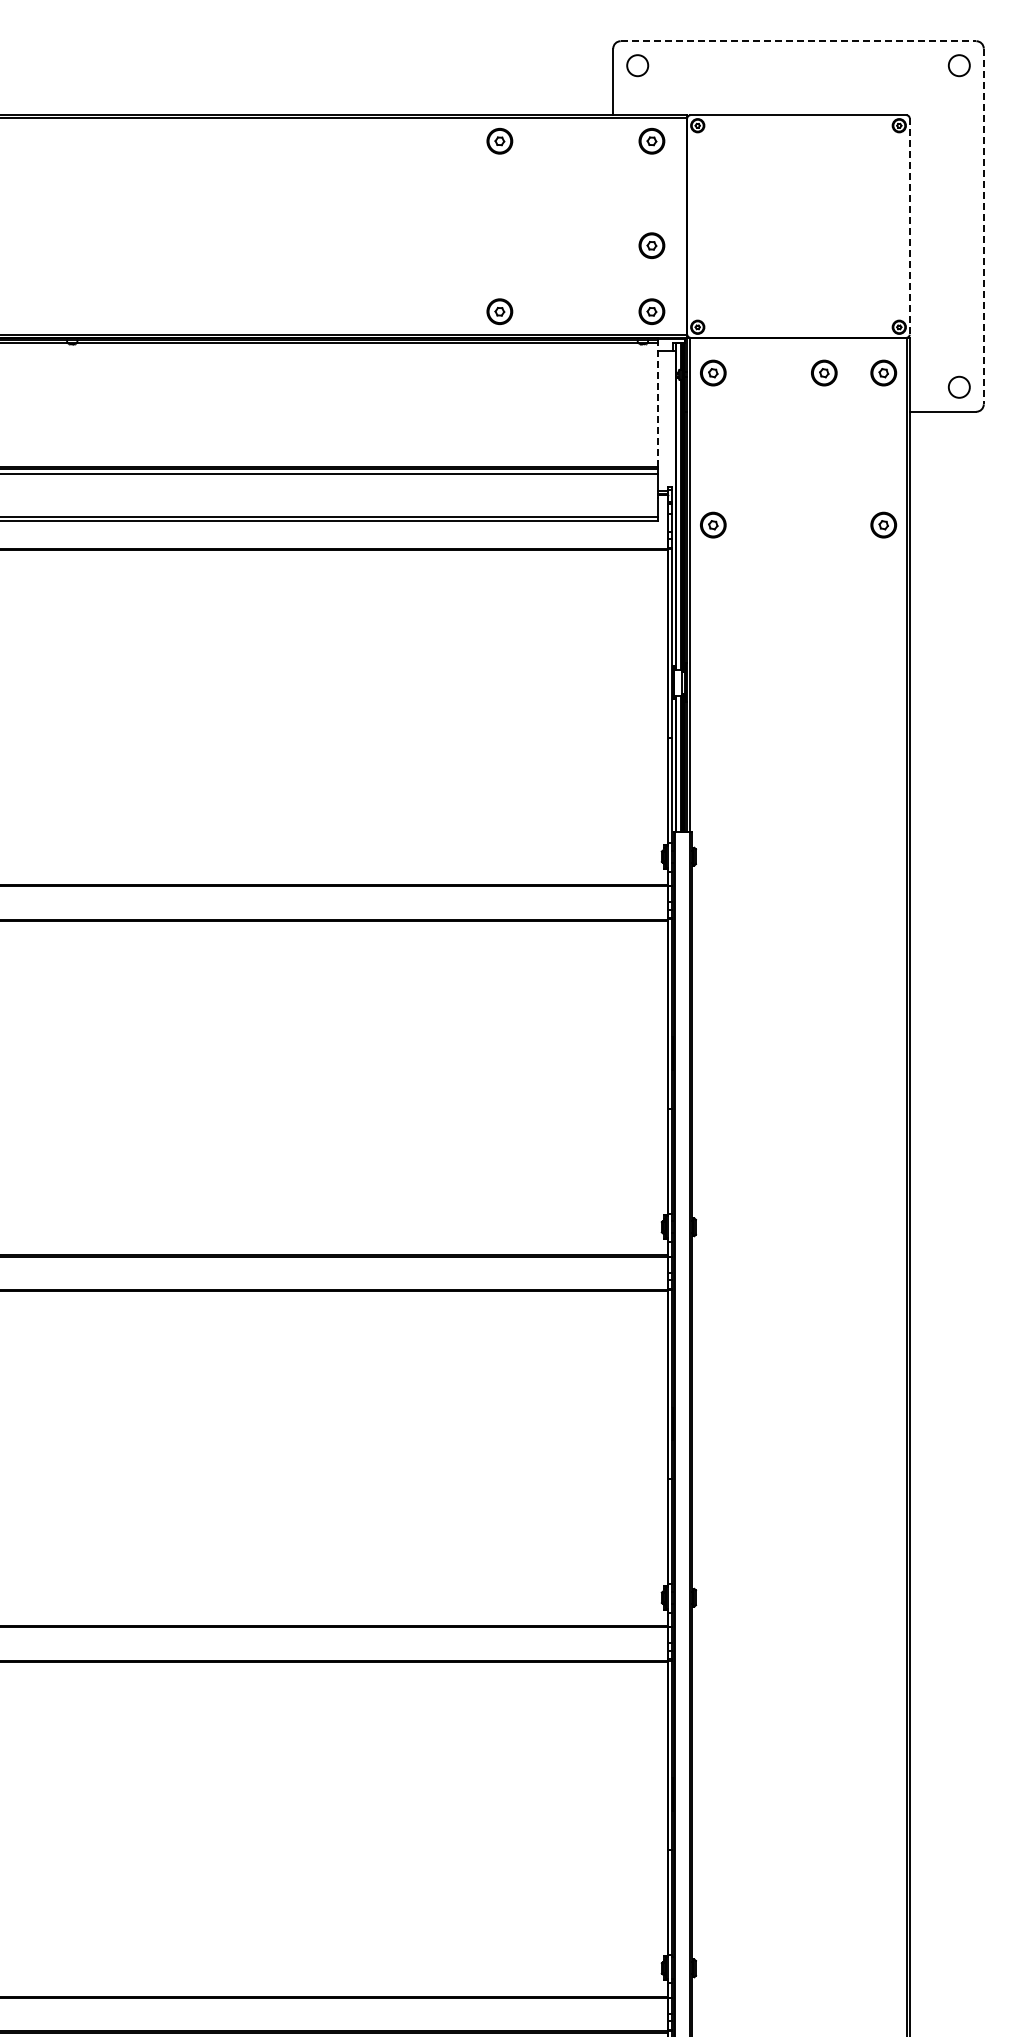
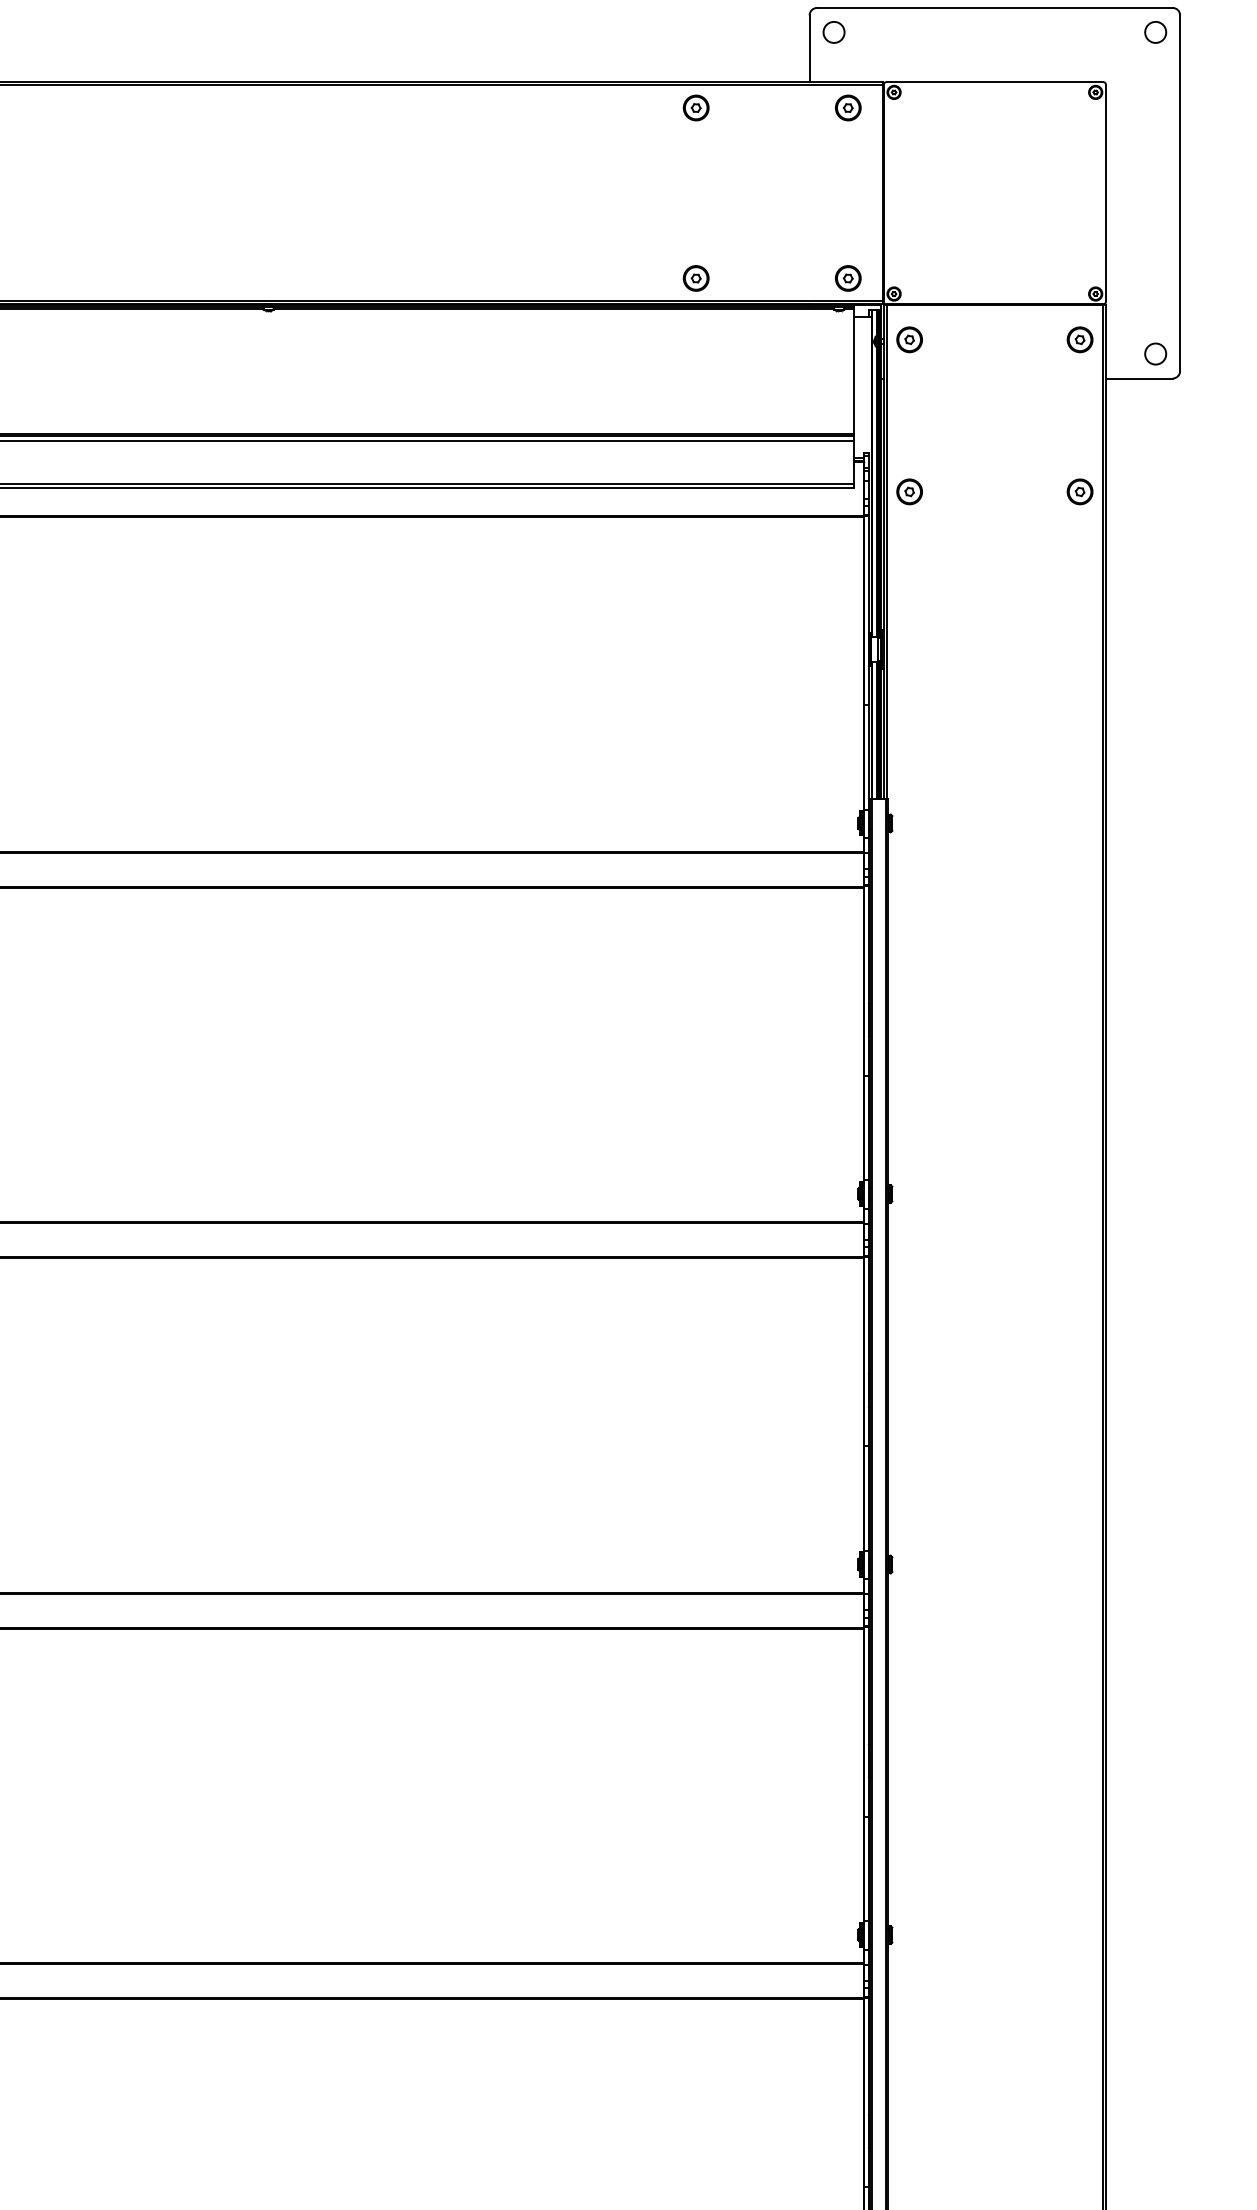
line: (798, 40) -> (994, 7), dashed -> solid
line: (910, 226) -> (1106, 193), dashed -> solid
line: (984, 226) -> (1180, 193), dashed -> solid
part: (652, 245) -> (848, 212), removed
part: (824, 372) -> (1020, 339), removed
line: (658, 404) -> (854, 371), dashed -> solid

